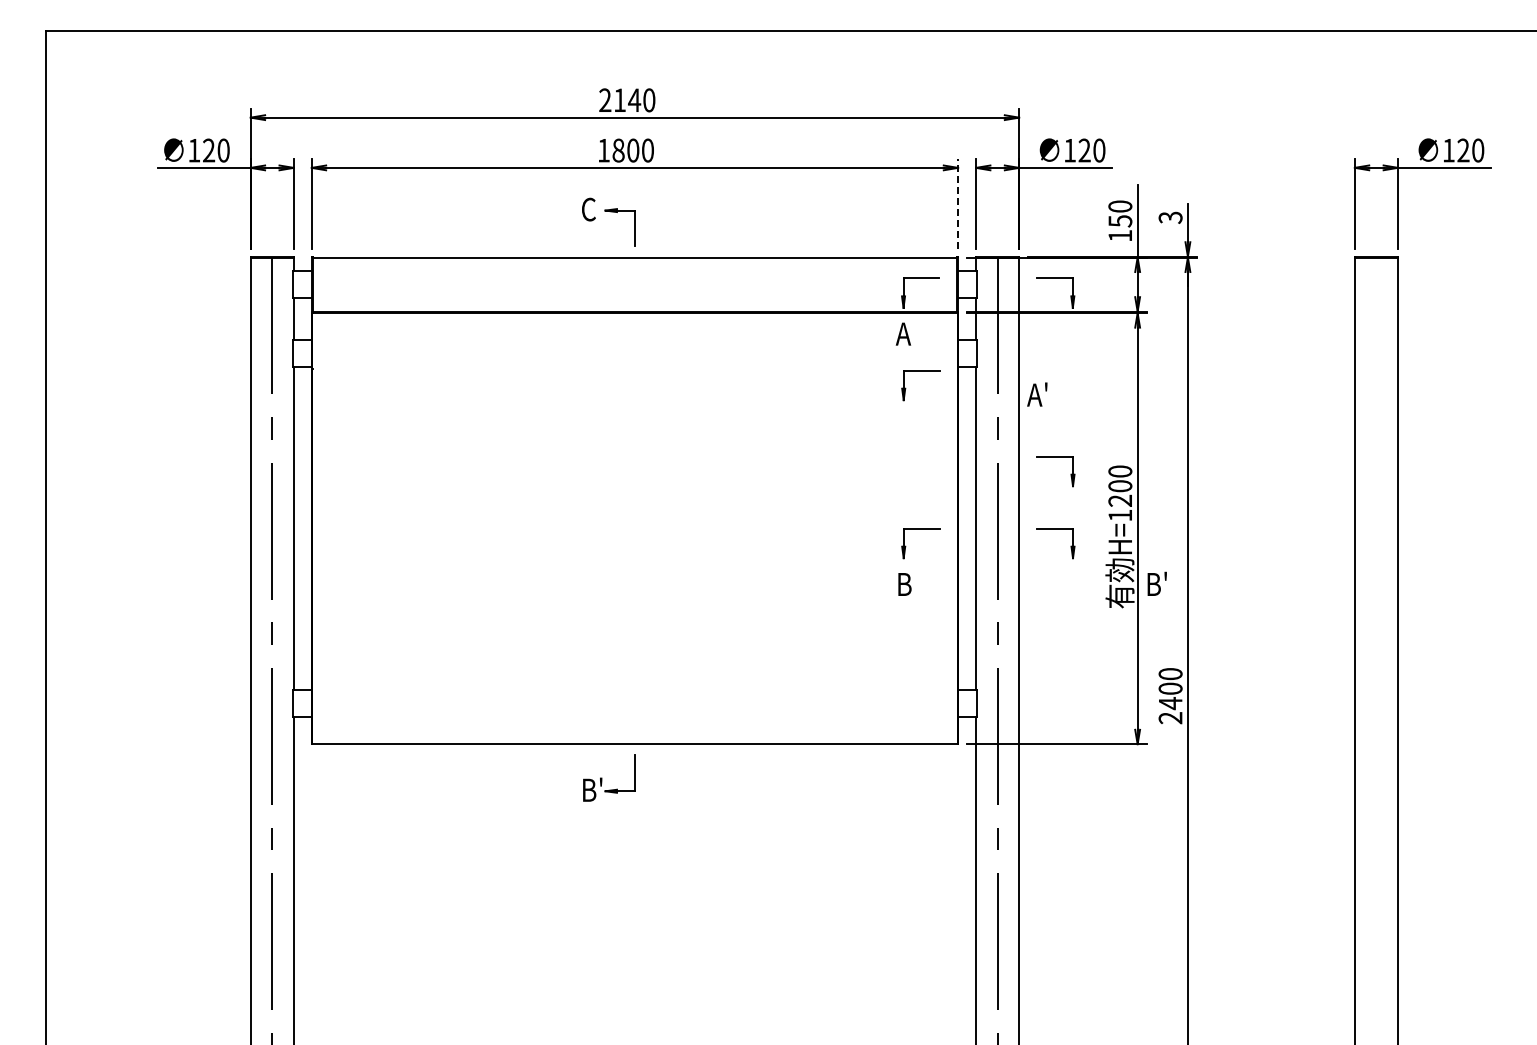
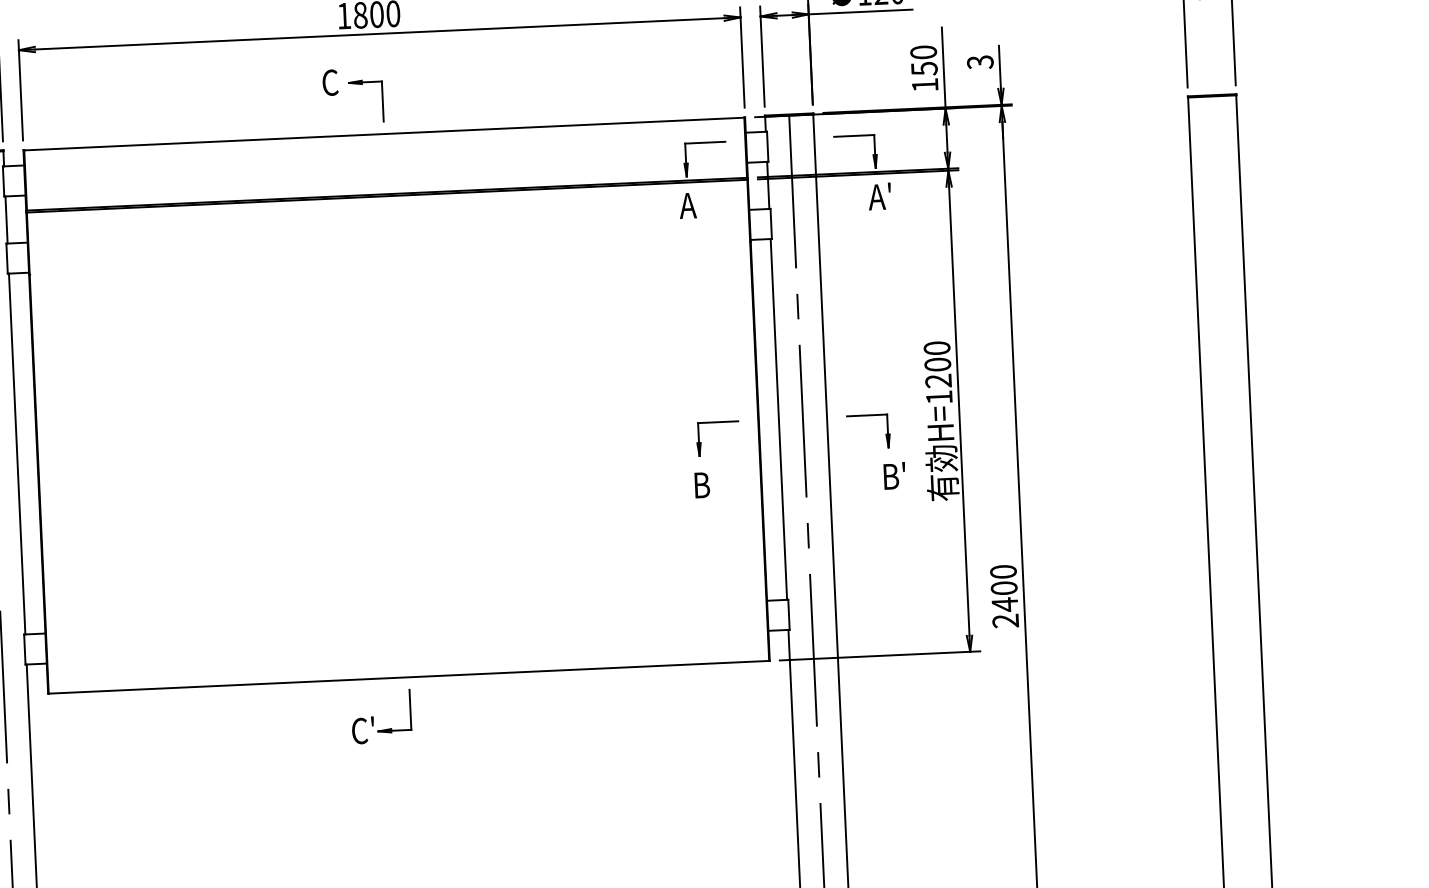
line: (958, 203) -> (742, 57), dashed -> solid
part: (920, 371) -> (708, 246), removed
text: (1037, 394) -> (880, 196), moved
part: (1055, 457) -> (863, 335), removed
text: (1156, 583) -> (893, 475), moved
text: (592, 789) -> (363, 730), B' -> C'

